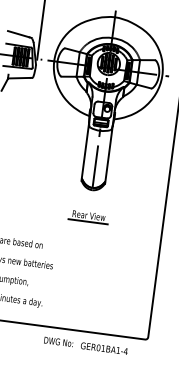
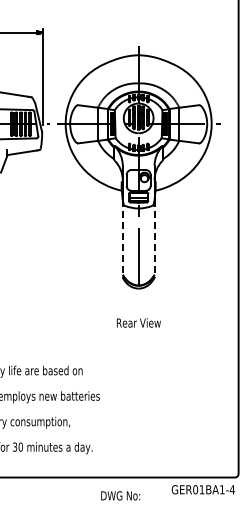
line: (85, 152) -> (122, 239), solid -> dashed
line: (108, 155) -> (154, 239), solid -> dashed
line: (87, 221) -> (138, 331), removed
text: (103, 348) -> (202, 489), moved

